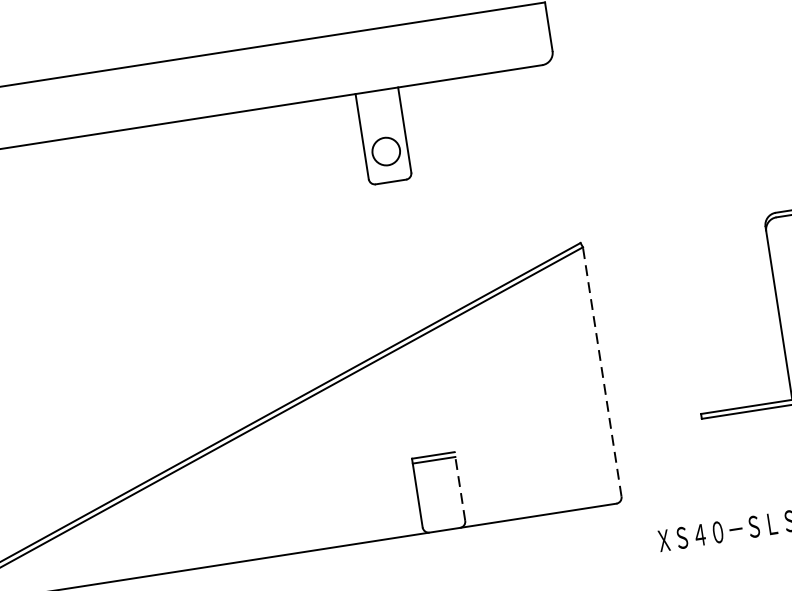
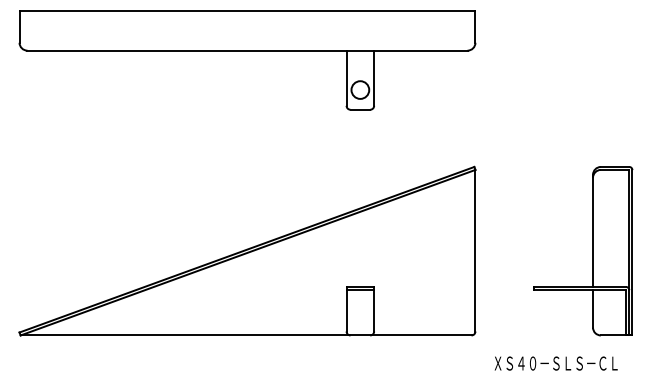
line: (602, 371) -> (475, 250), dashed -> solid
line: (460, 485) -> (374, 308), dashed -> solid

